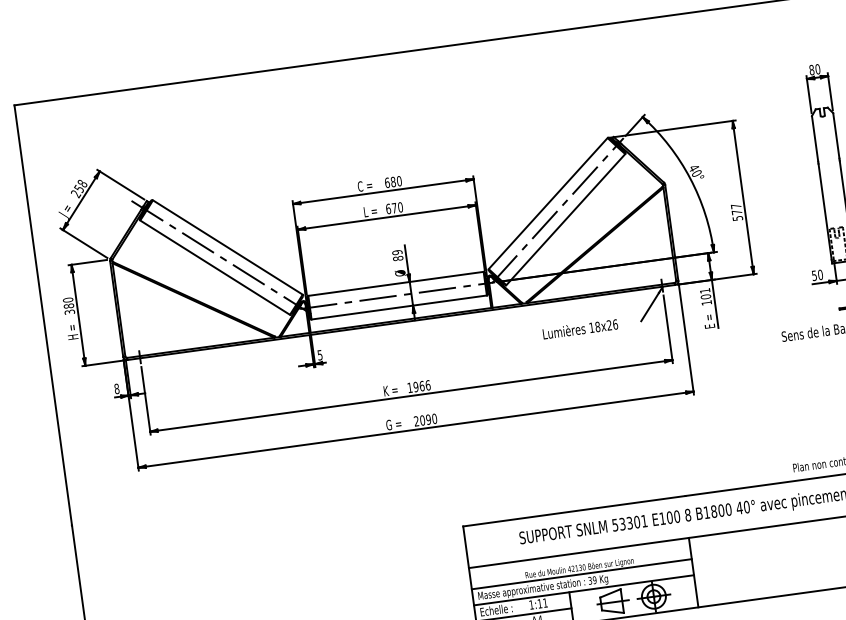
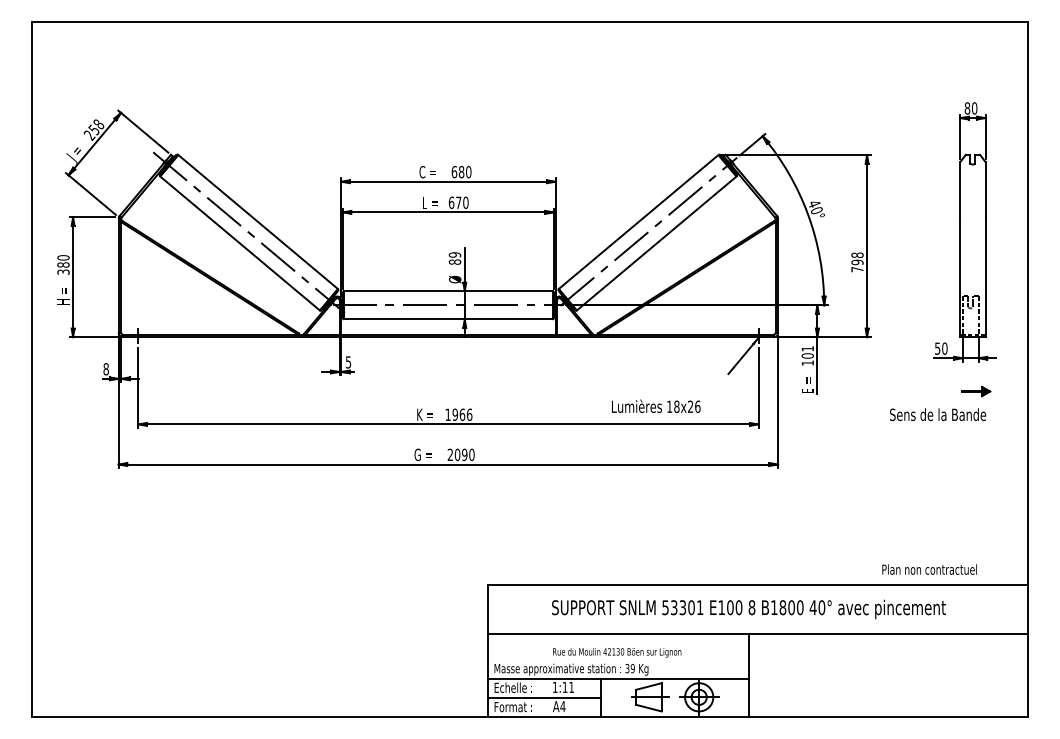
text: (737, 212) -> (857, 262), 577 -> 798
text: (580, 328) -> (656, 405), moved
line: (581, 574) -> (618, 659), removed

